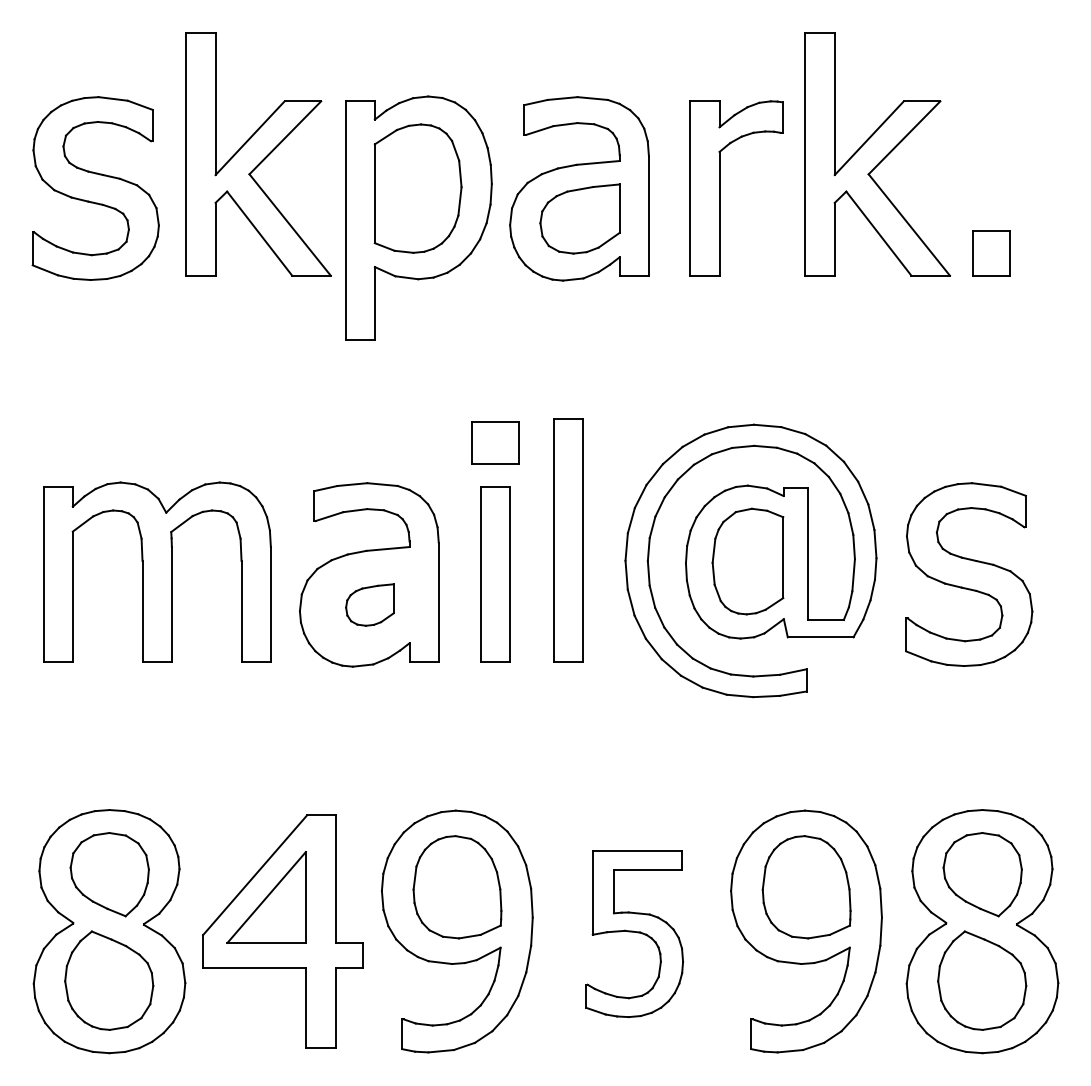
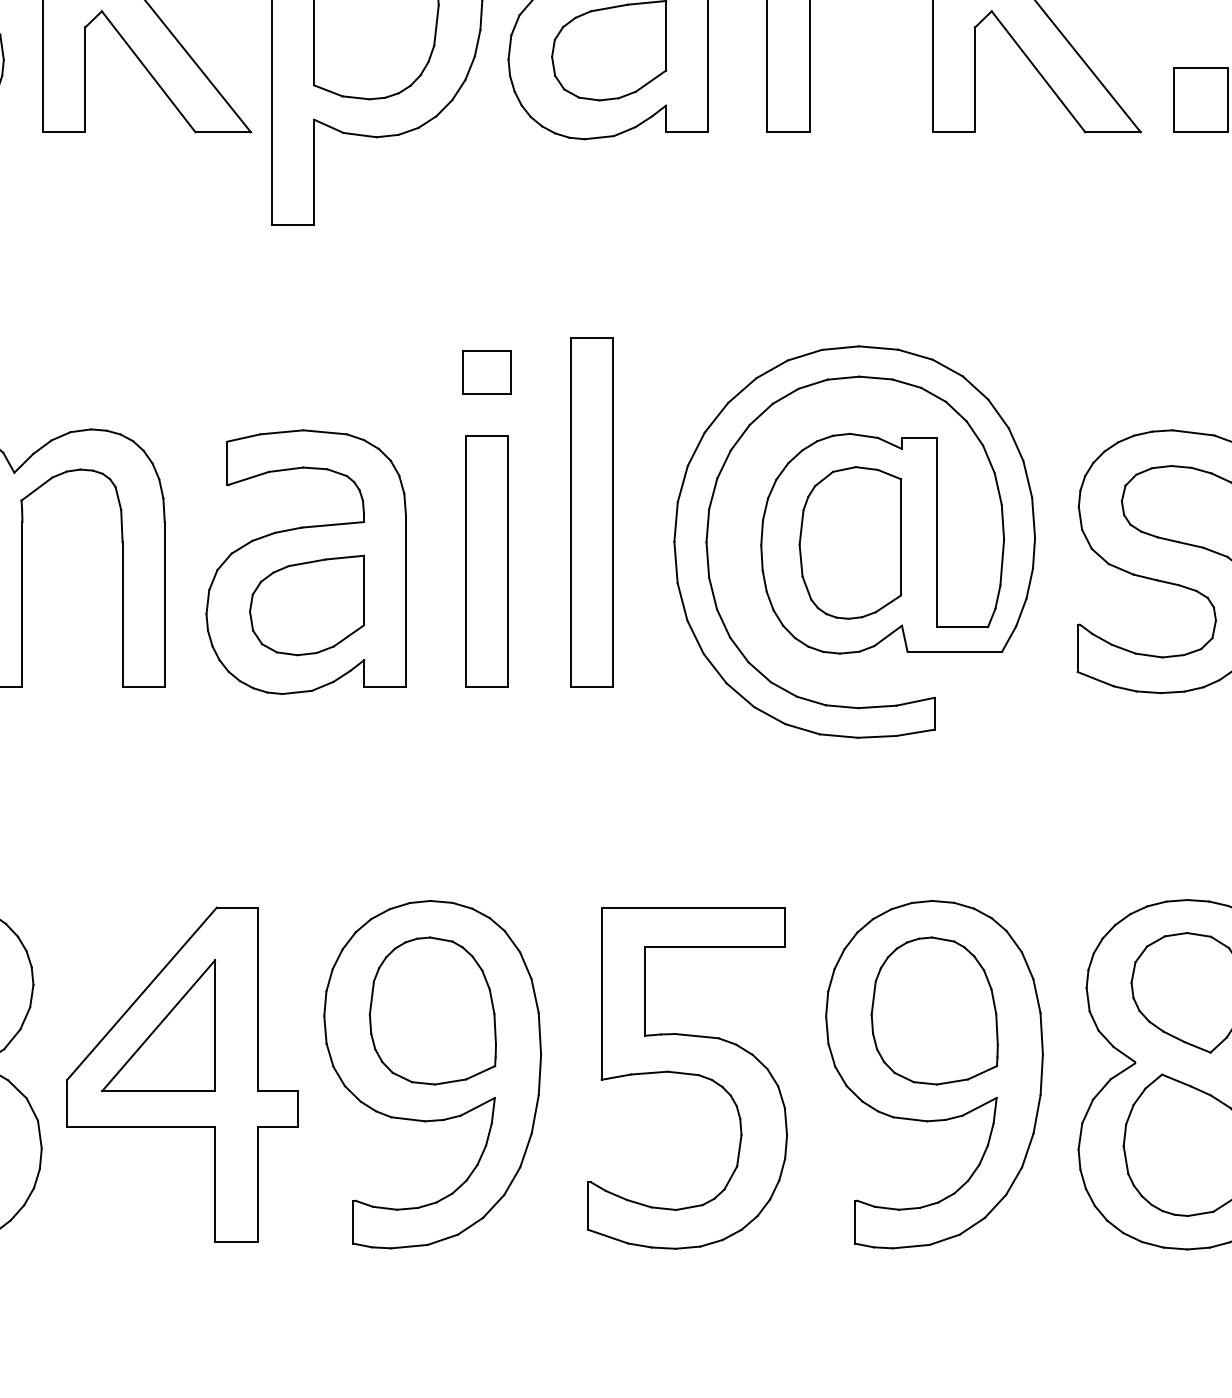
part: (495, 442) -> (487, 371), size x0.71
part: (369, 604) -> (306, 604), size x1.67
part: (634, 933) -> (687, 1077), size x1.43

